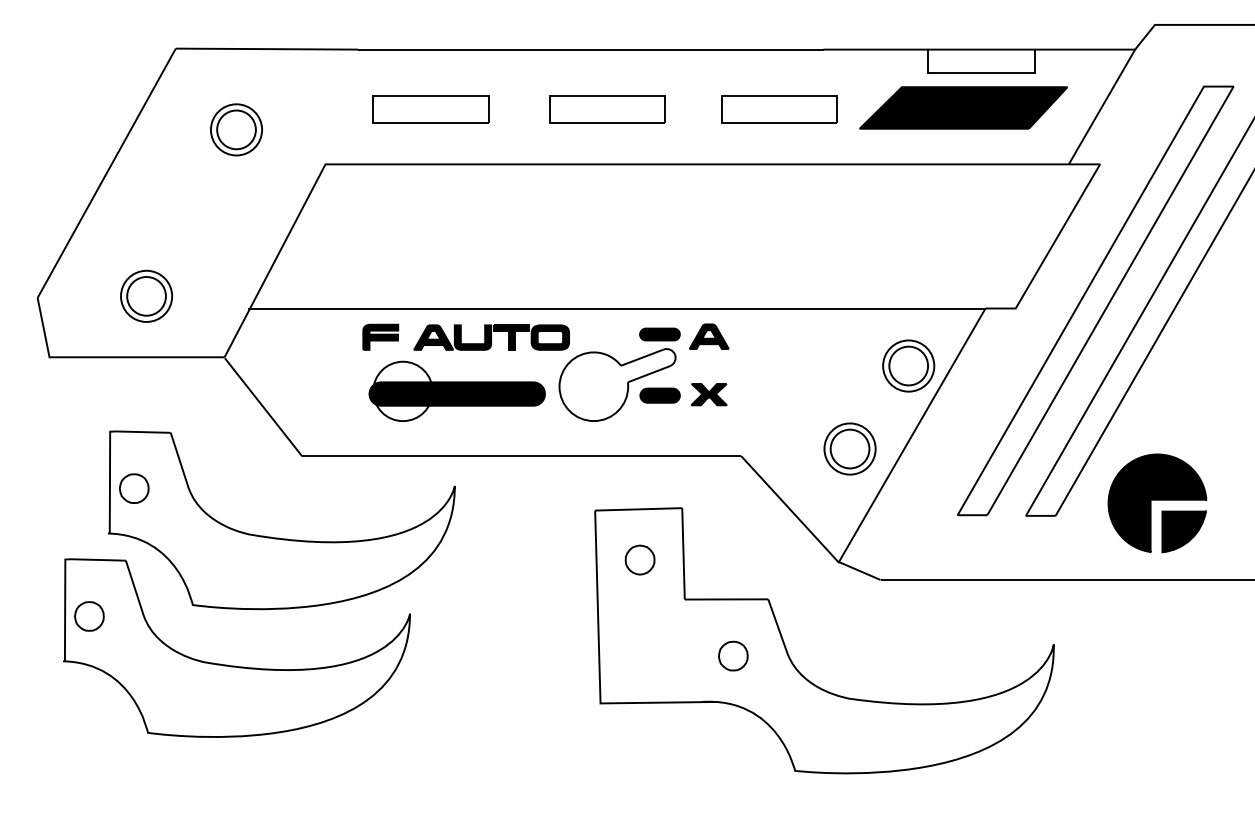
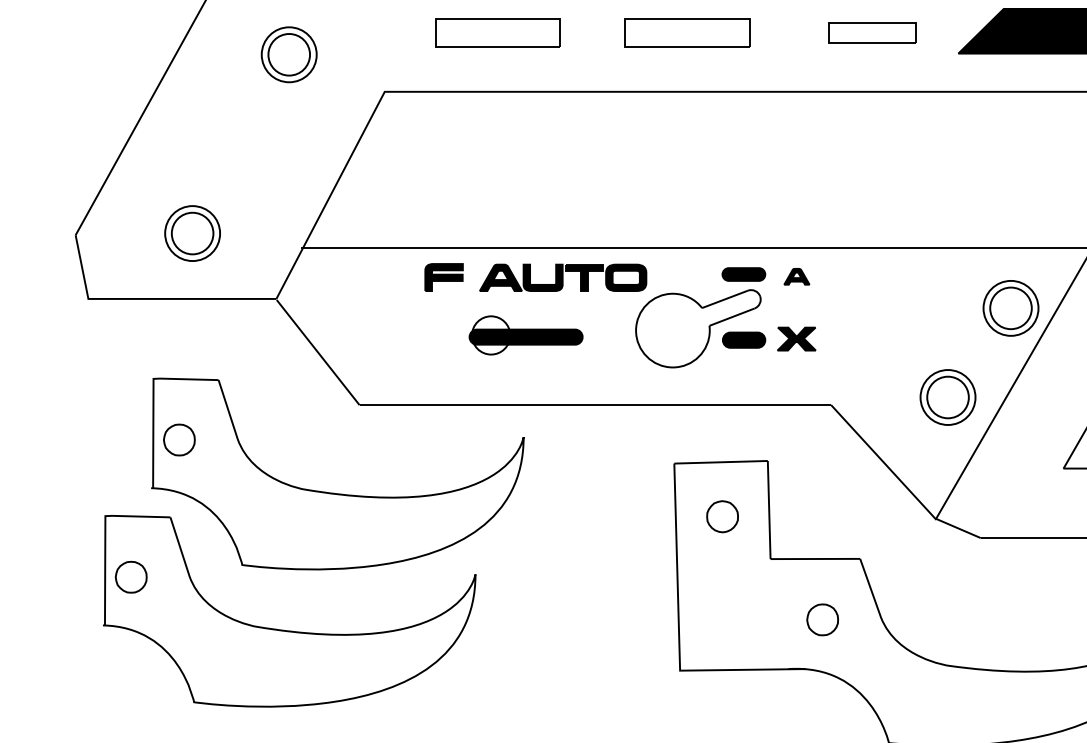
part: (779, 109) -> (872, 32), size x0.7
part: (709, 336) -> (797, 276), size x0.6
part: (456, 390) -> (525, 334), size x0.6

